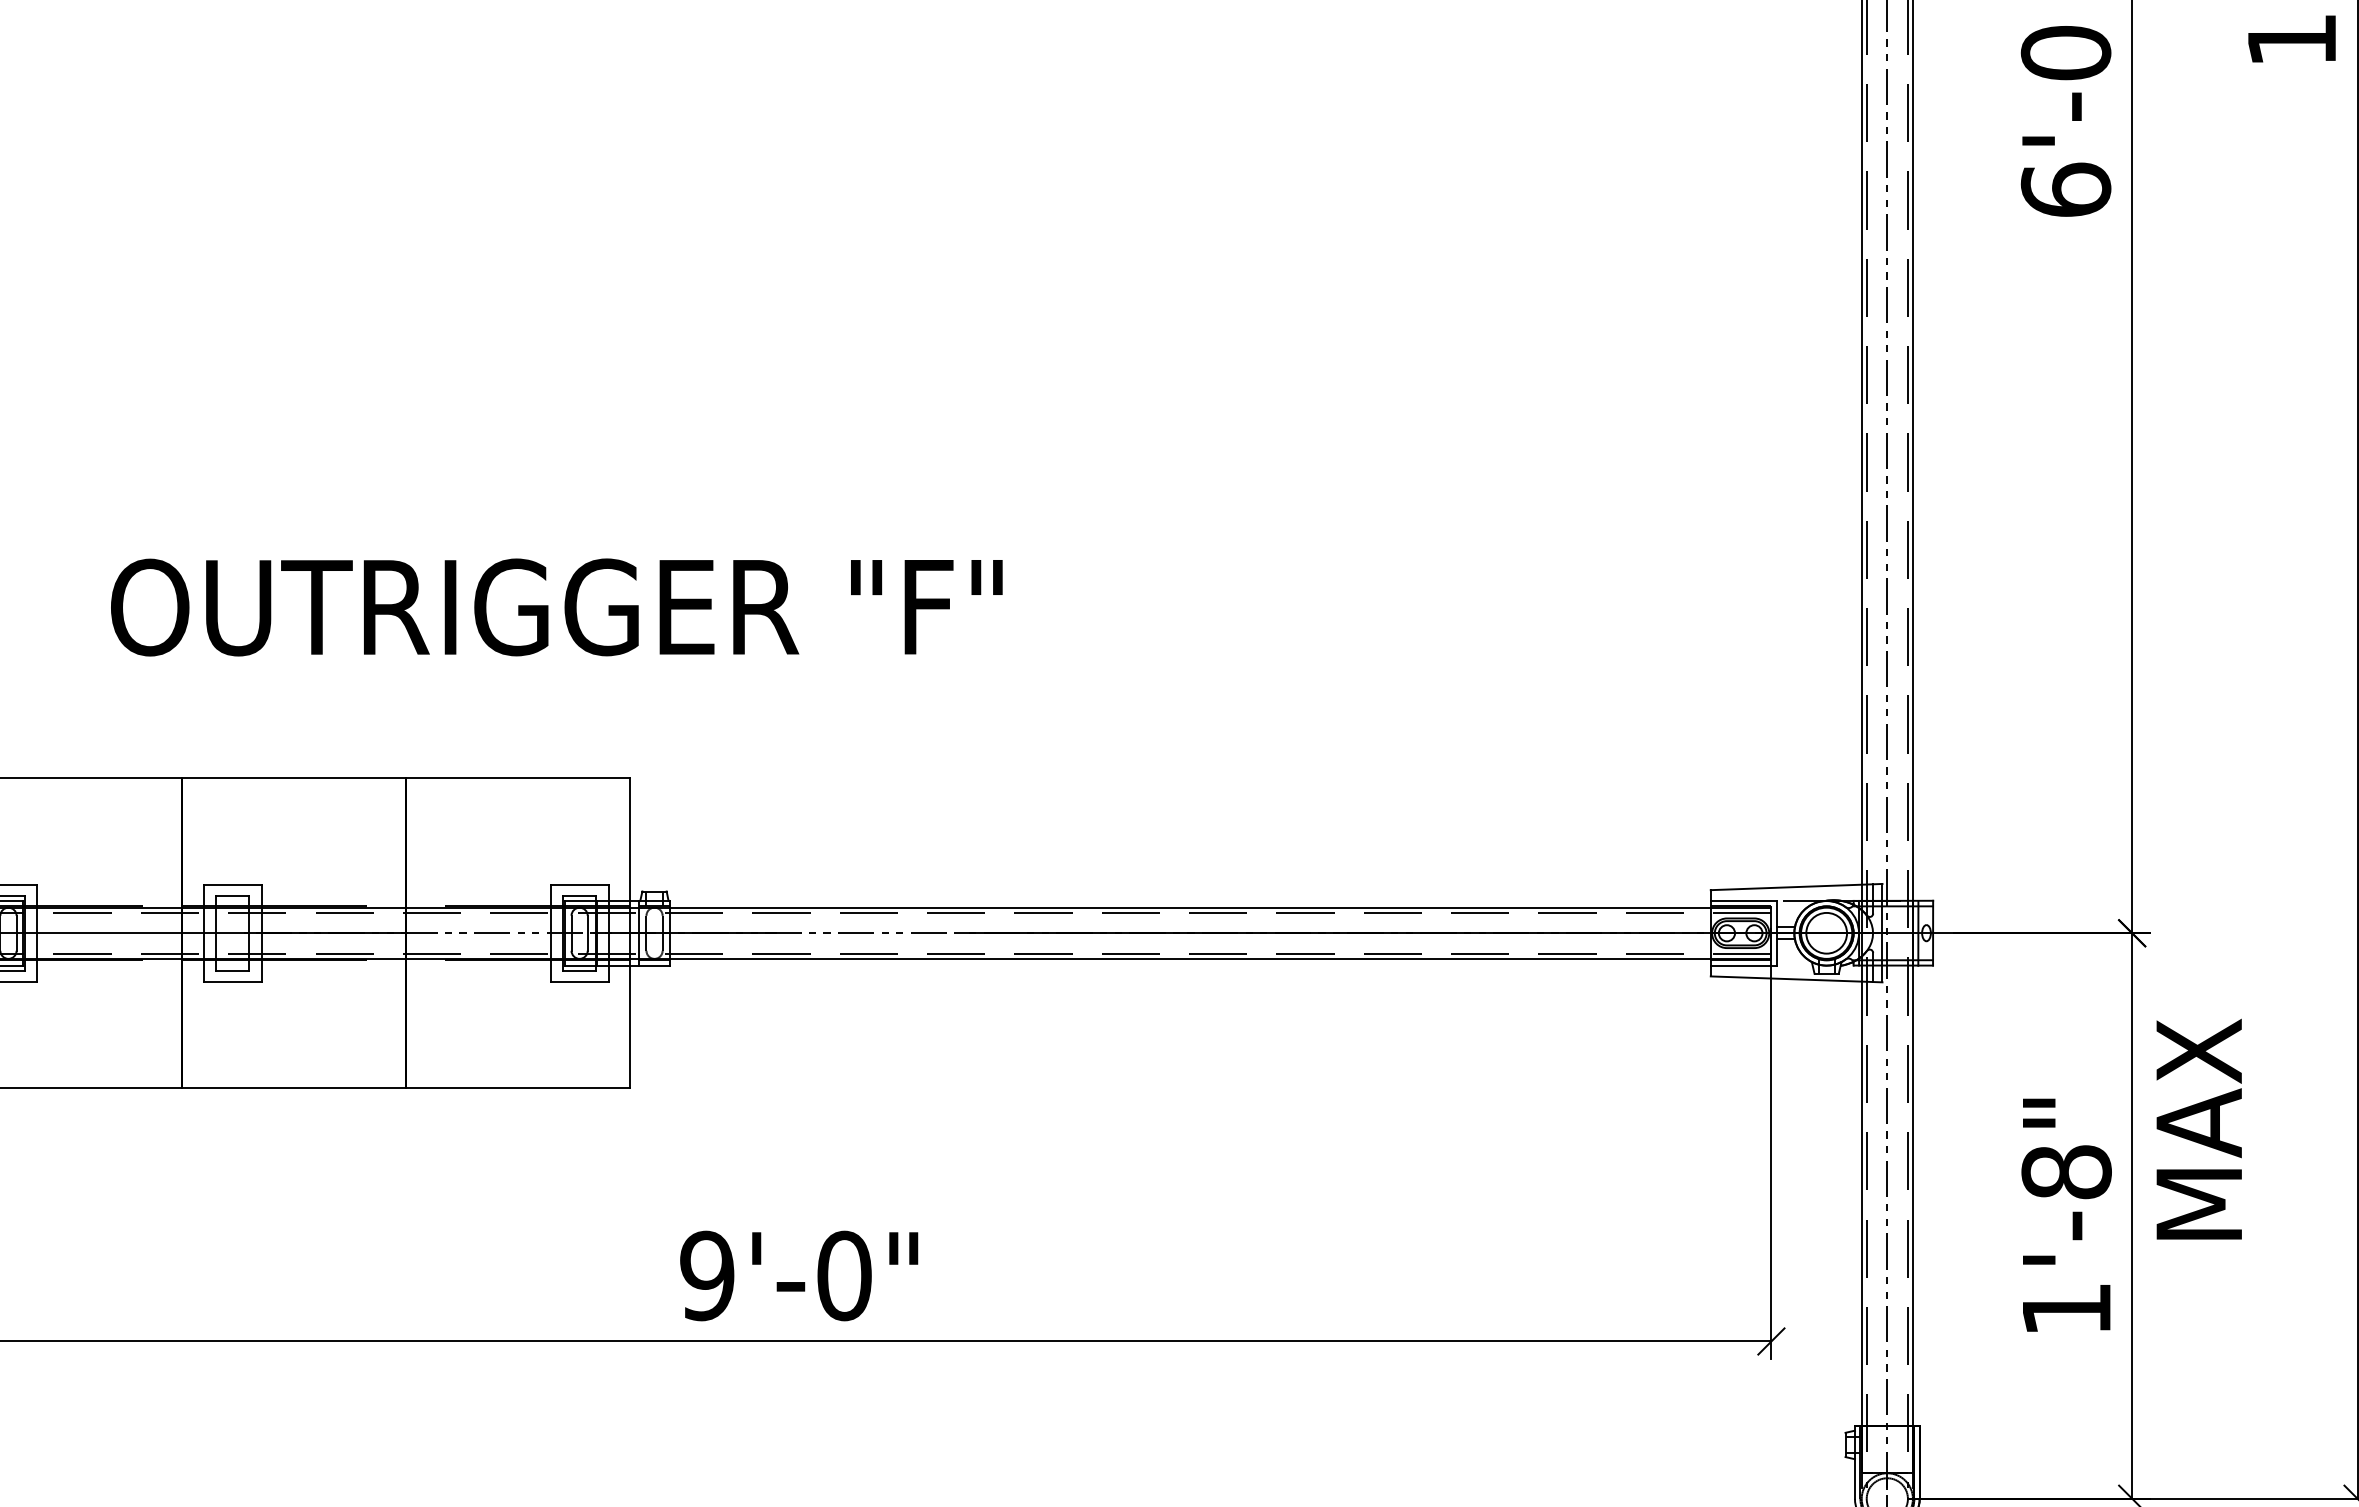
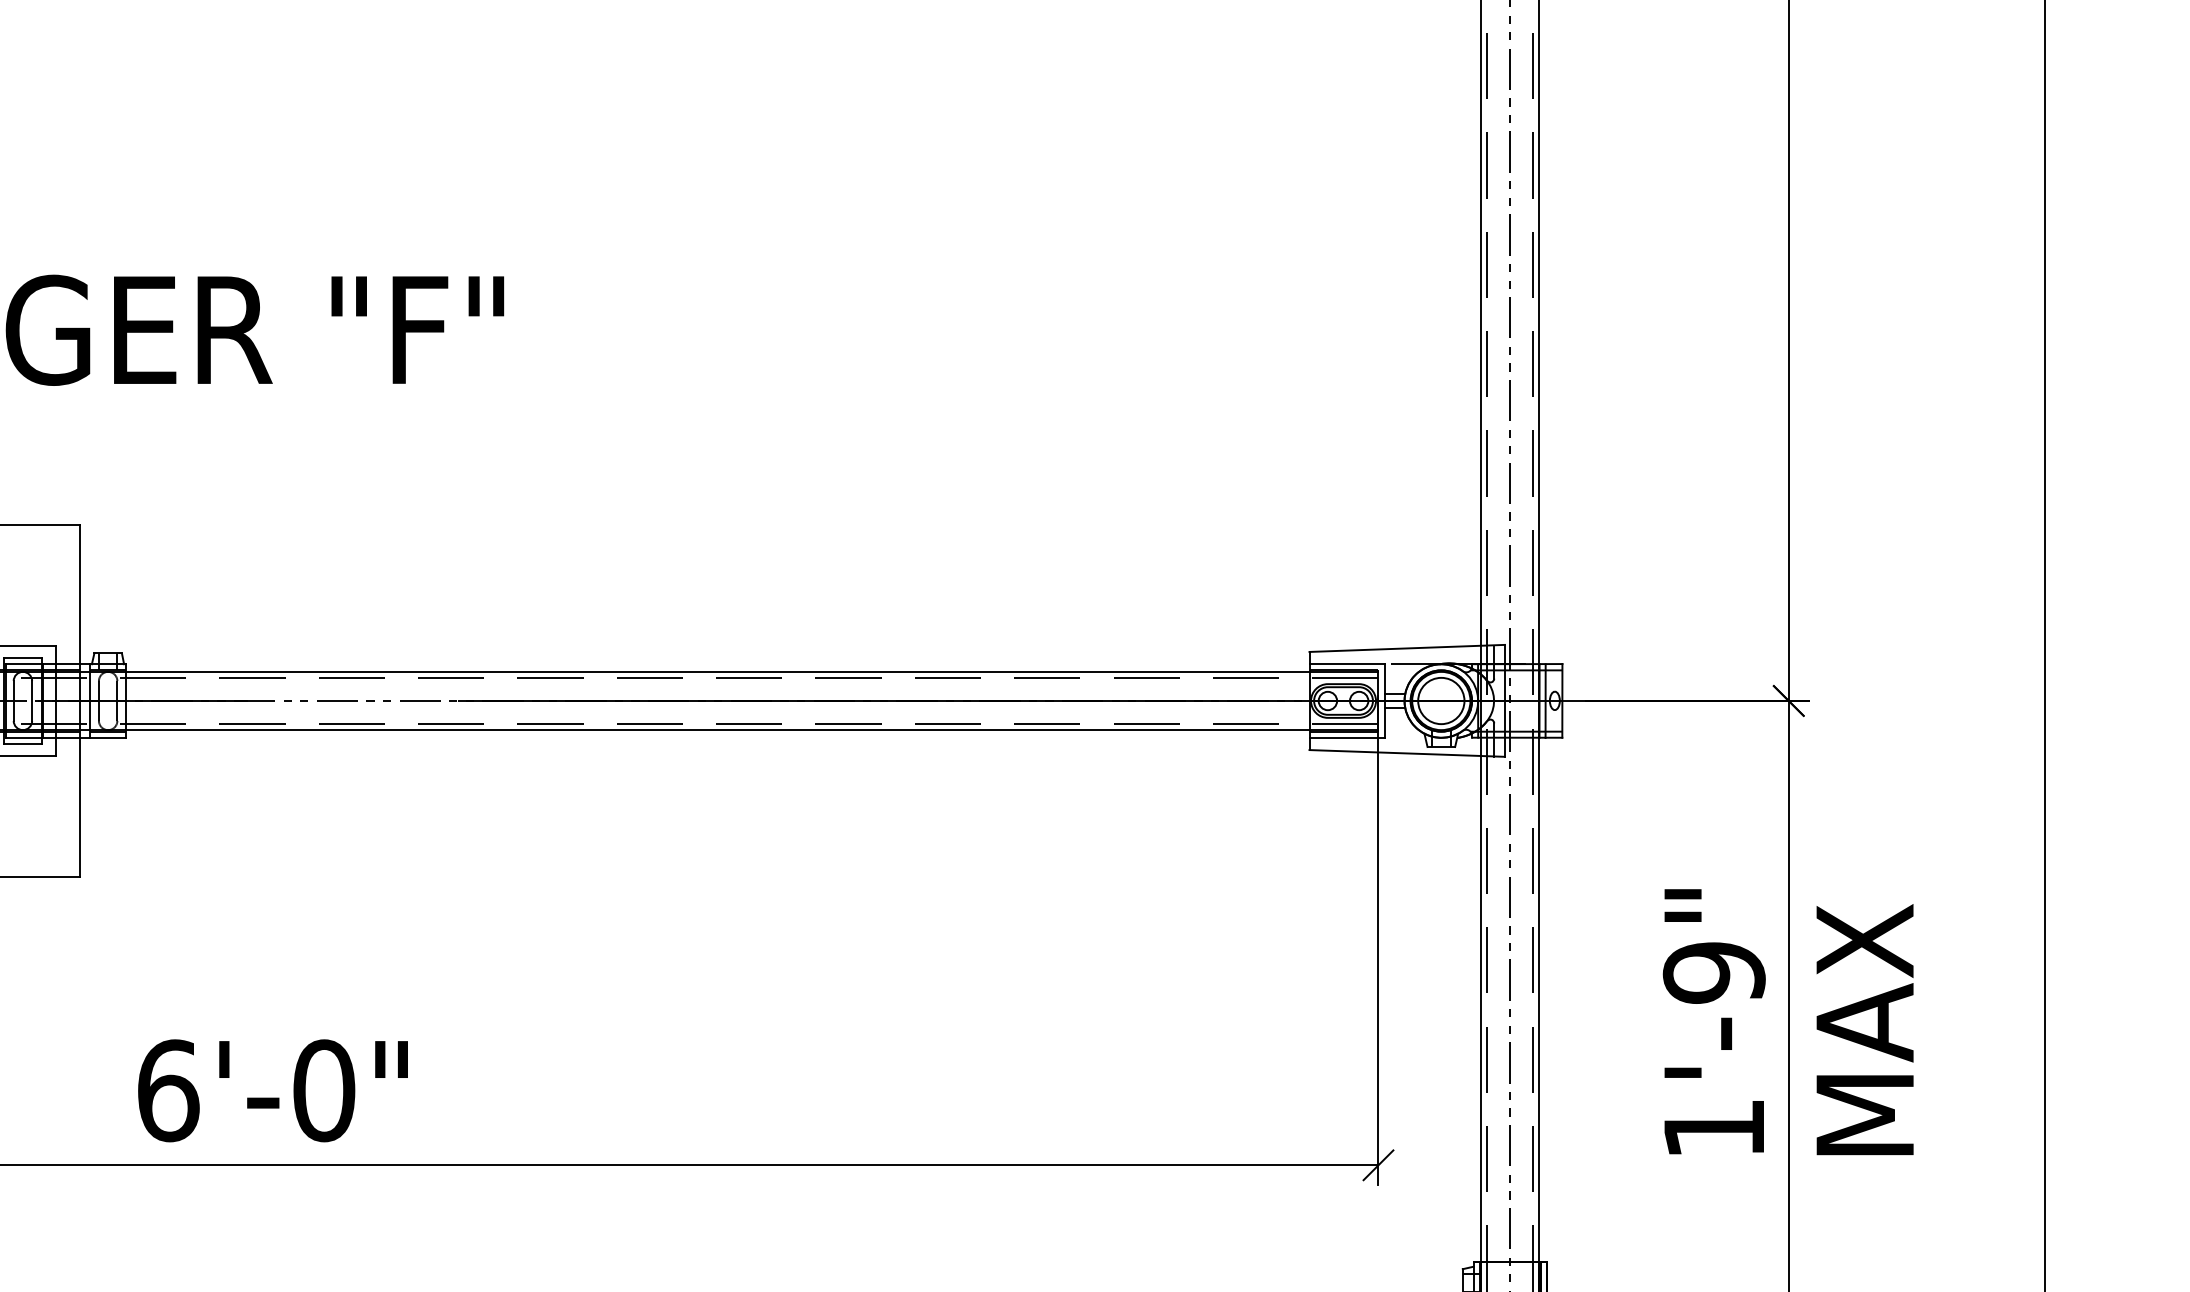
text: (2198, 1128) -> (1864, 1028), moved
text: (2066, 1172) -> (1714, 973), 1'-8" -> 1'-9"
text: (707, 1275) -> (168, 1090), 9'-0" -> 6'-0"

